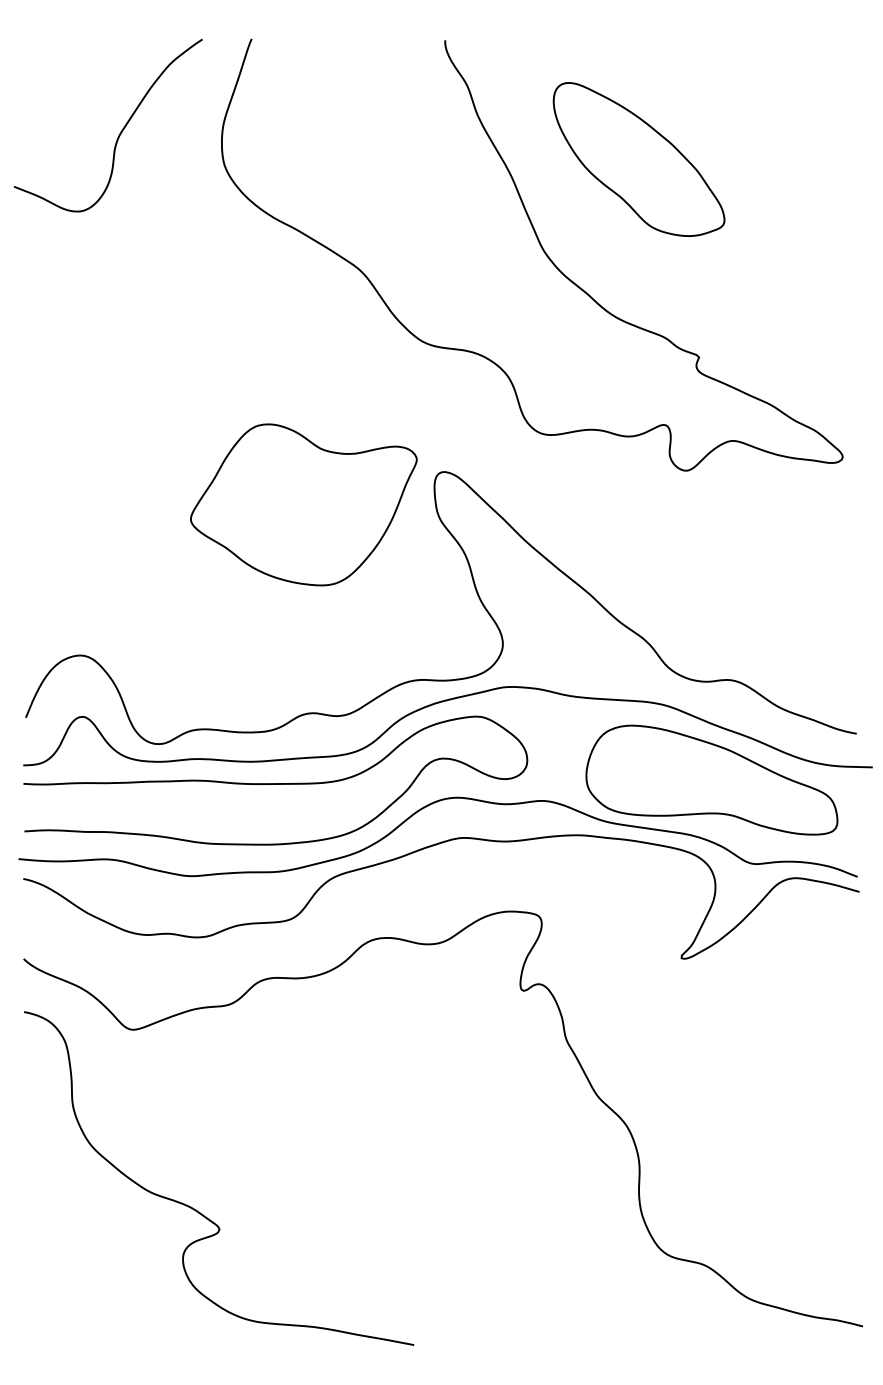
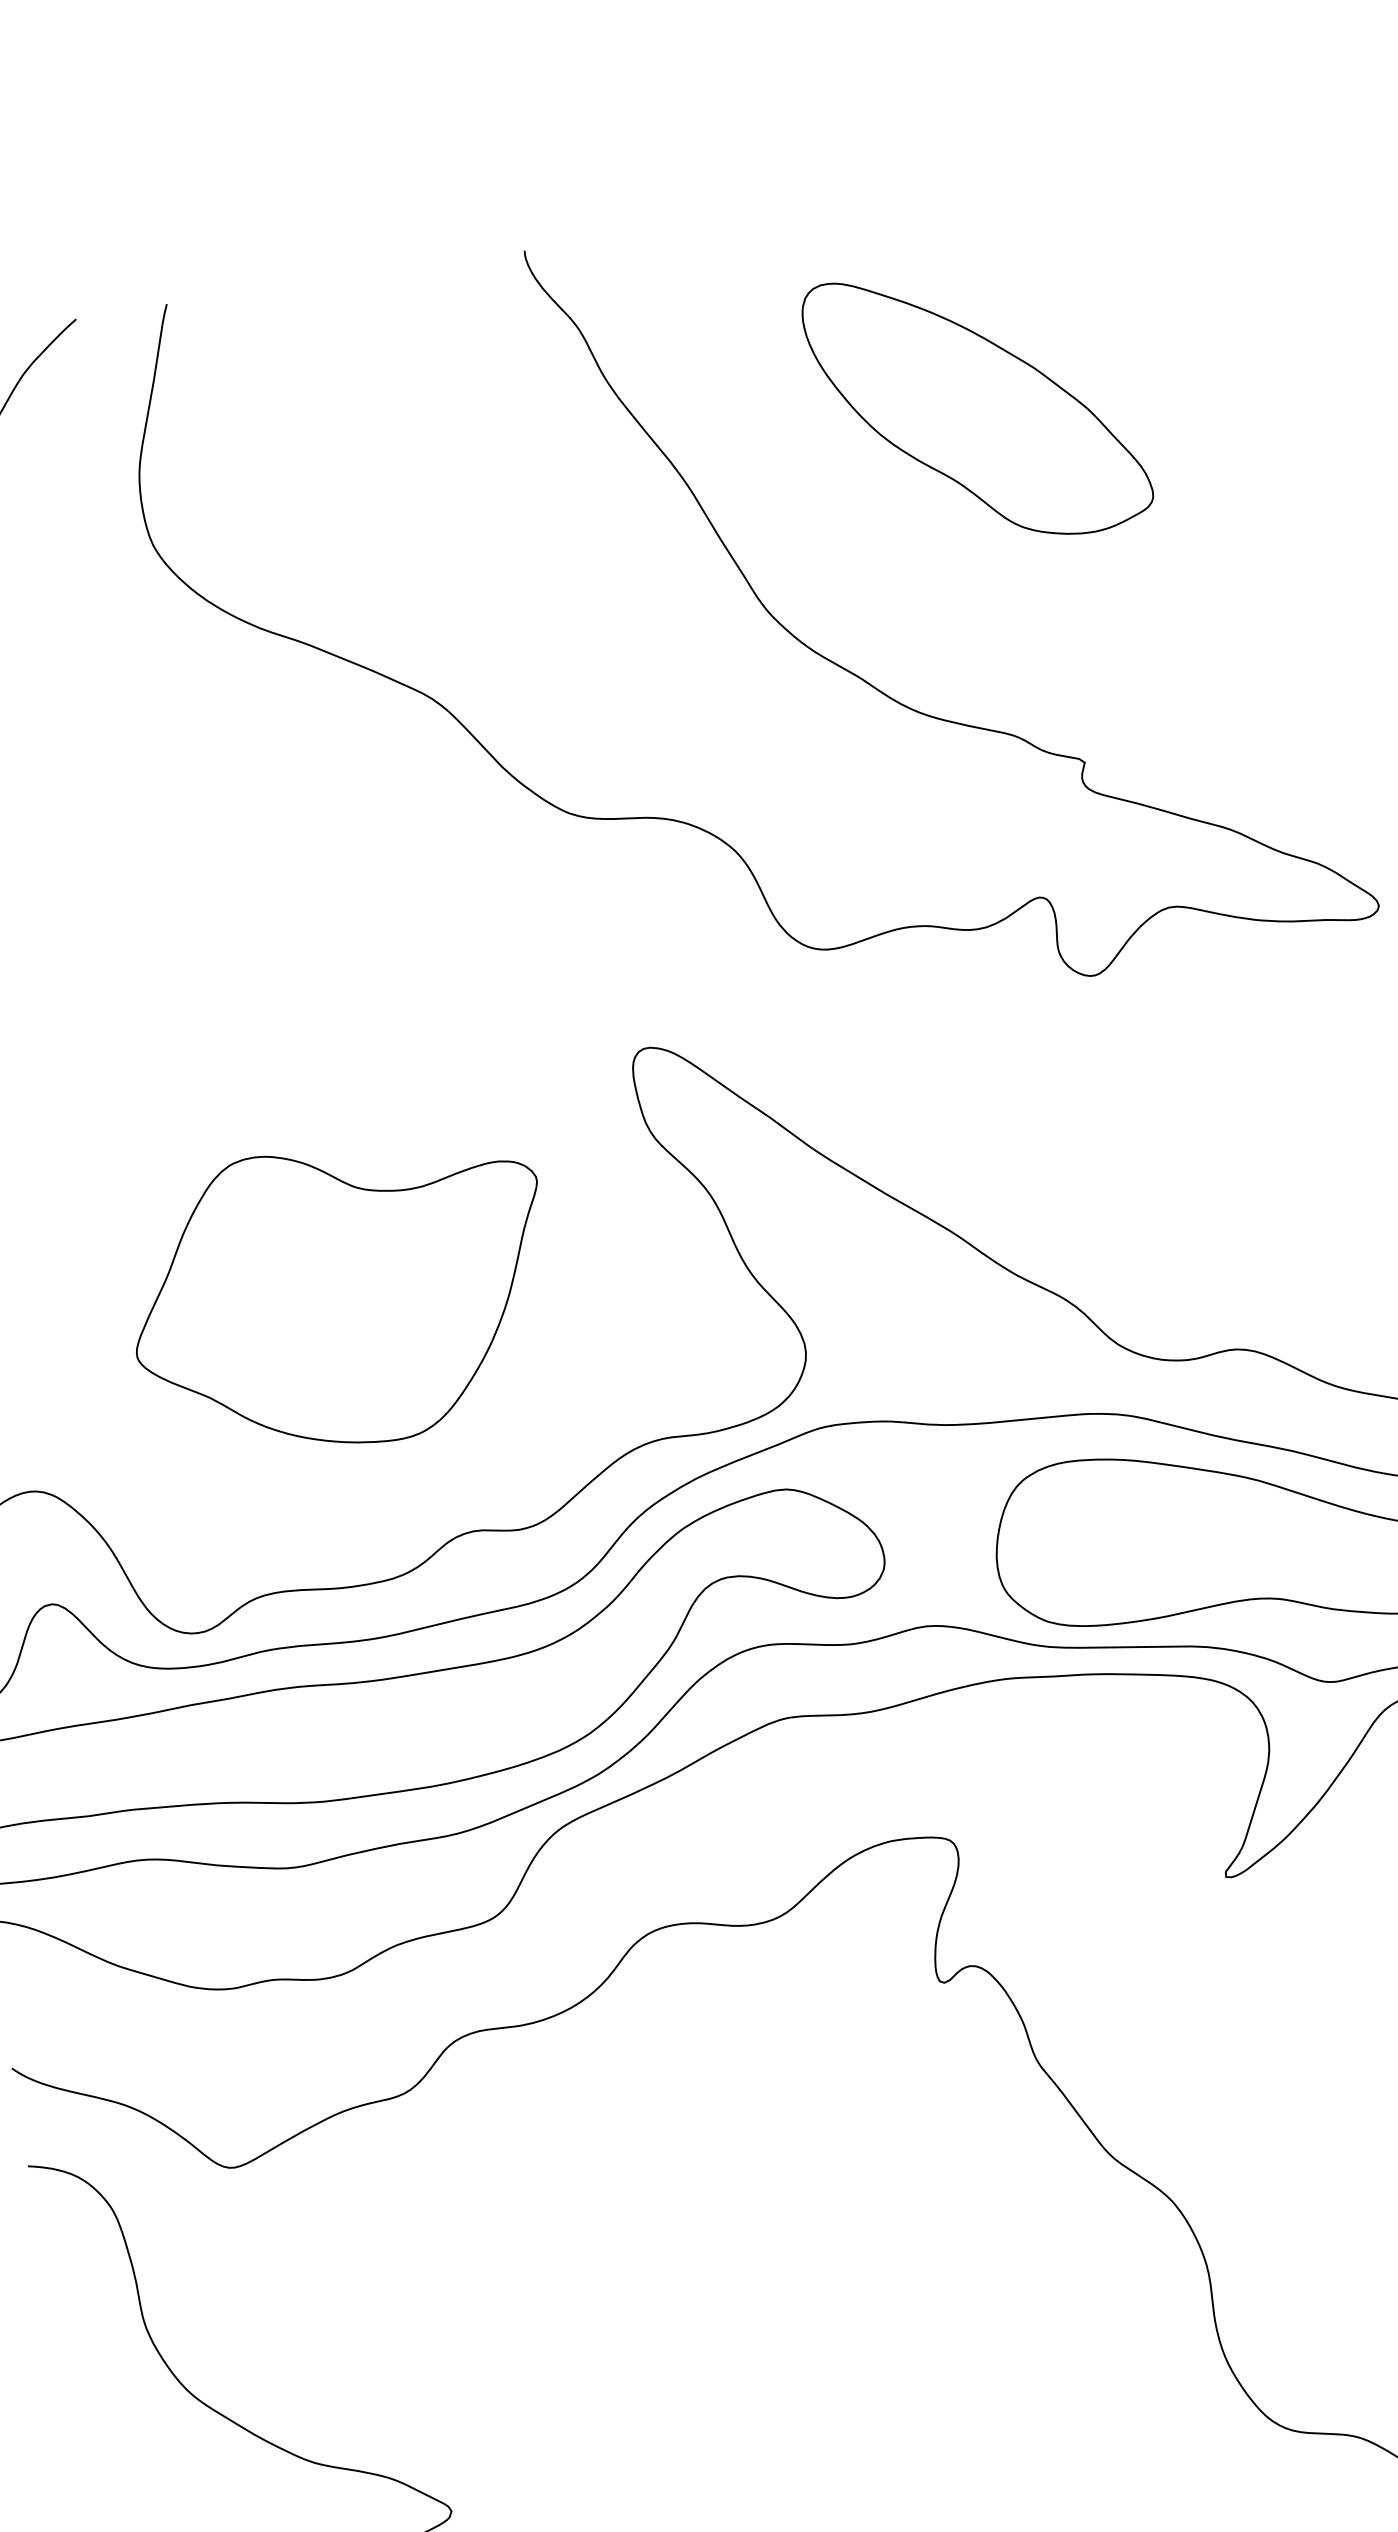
part: (638, 159) -> (976, 405), moved
part: (303, 504) -> (340, 1295), moved

